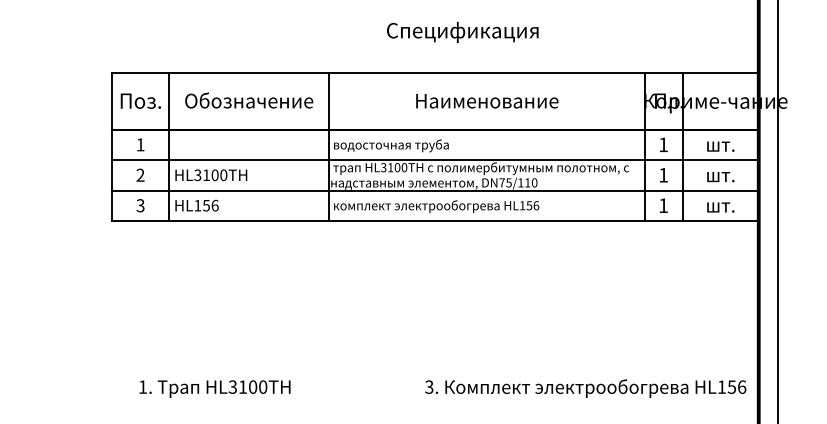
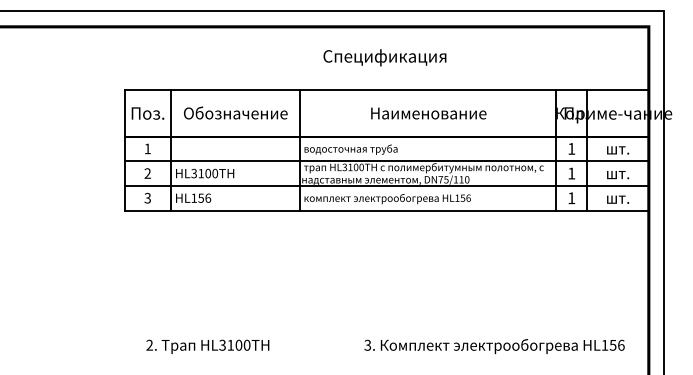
text: (462, 32) -> (384, 57), moved
text: (142, 386) -> (149, 344), 1. -> 2.
text: (585, 388) -> (494, 346), moved

